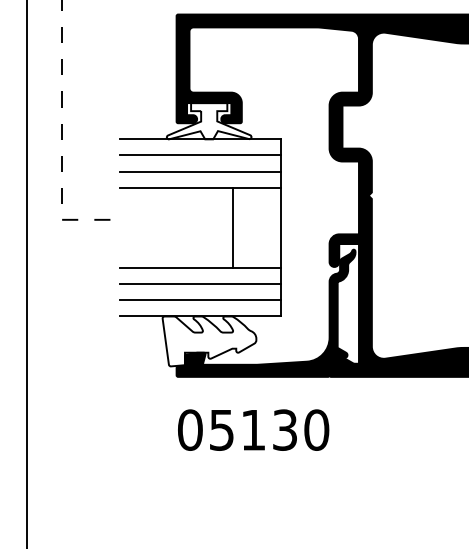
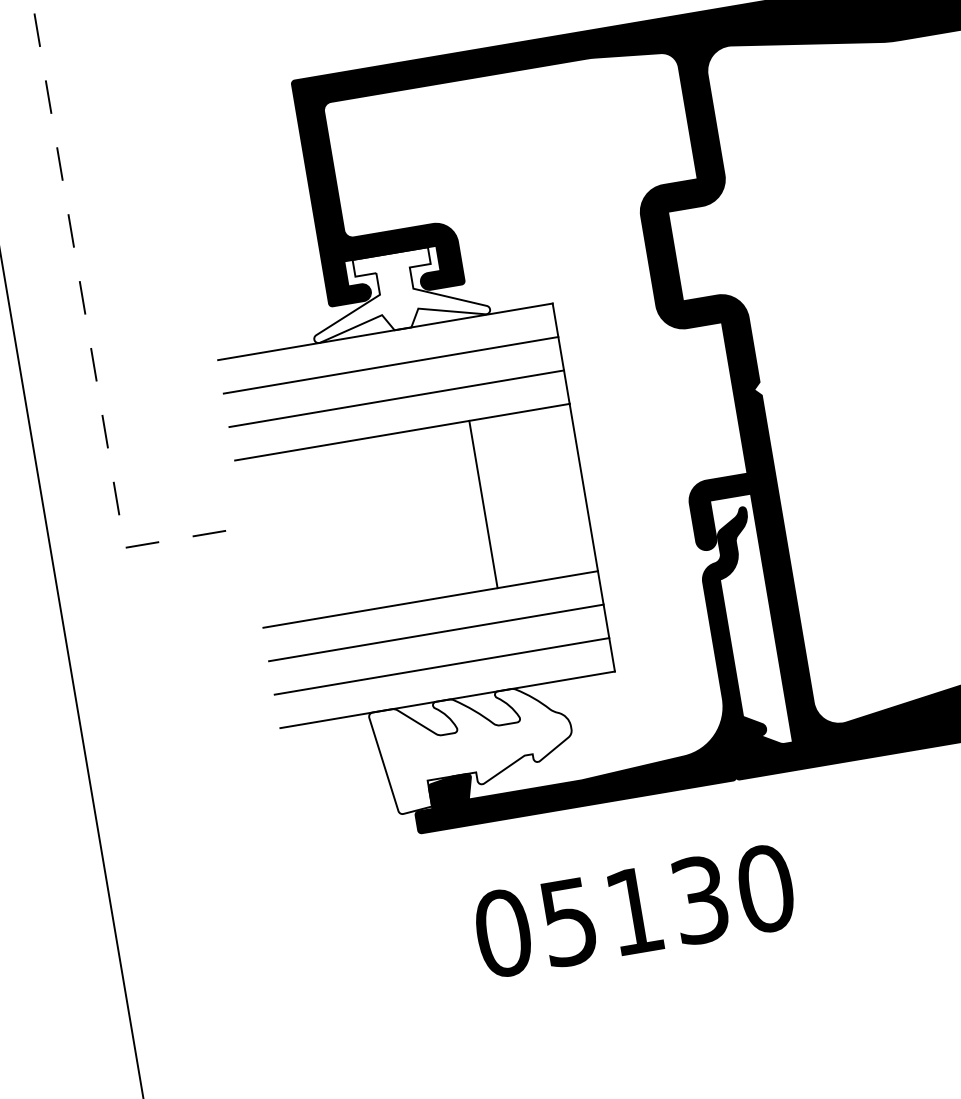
text: (253, 429) -> (634, 909), moved

